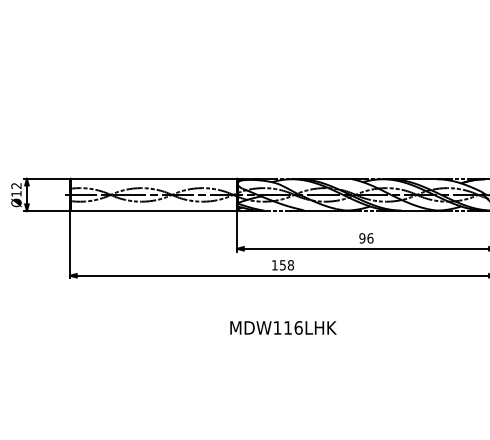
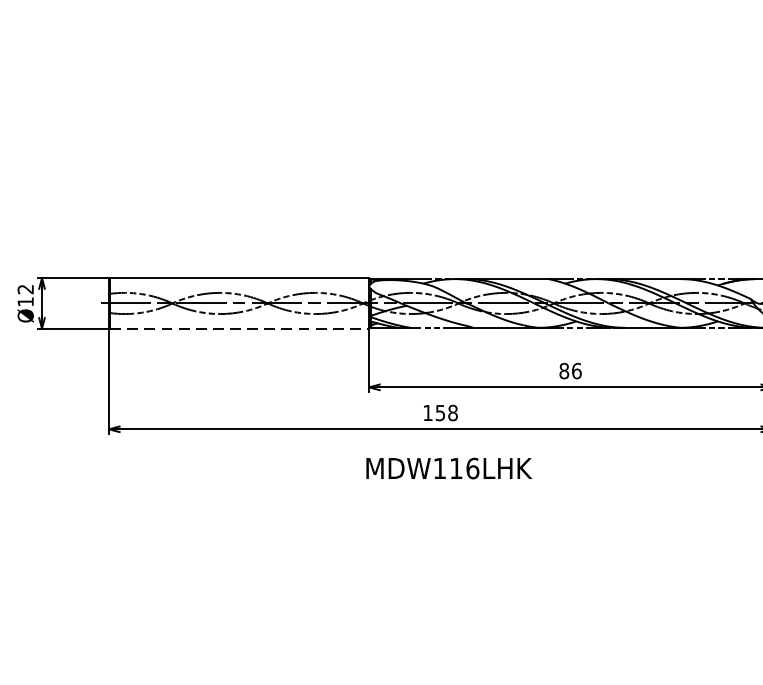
line: (154, 211) -> (240, 329), solid -> dashed
text: (362, 238) -> (564, 371), 96 -> 86
text: (283, 327) -> (449, 467), moved

